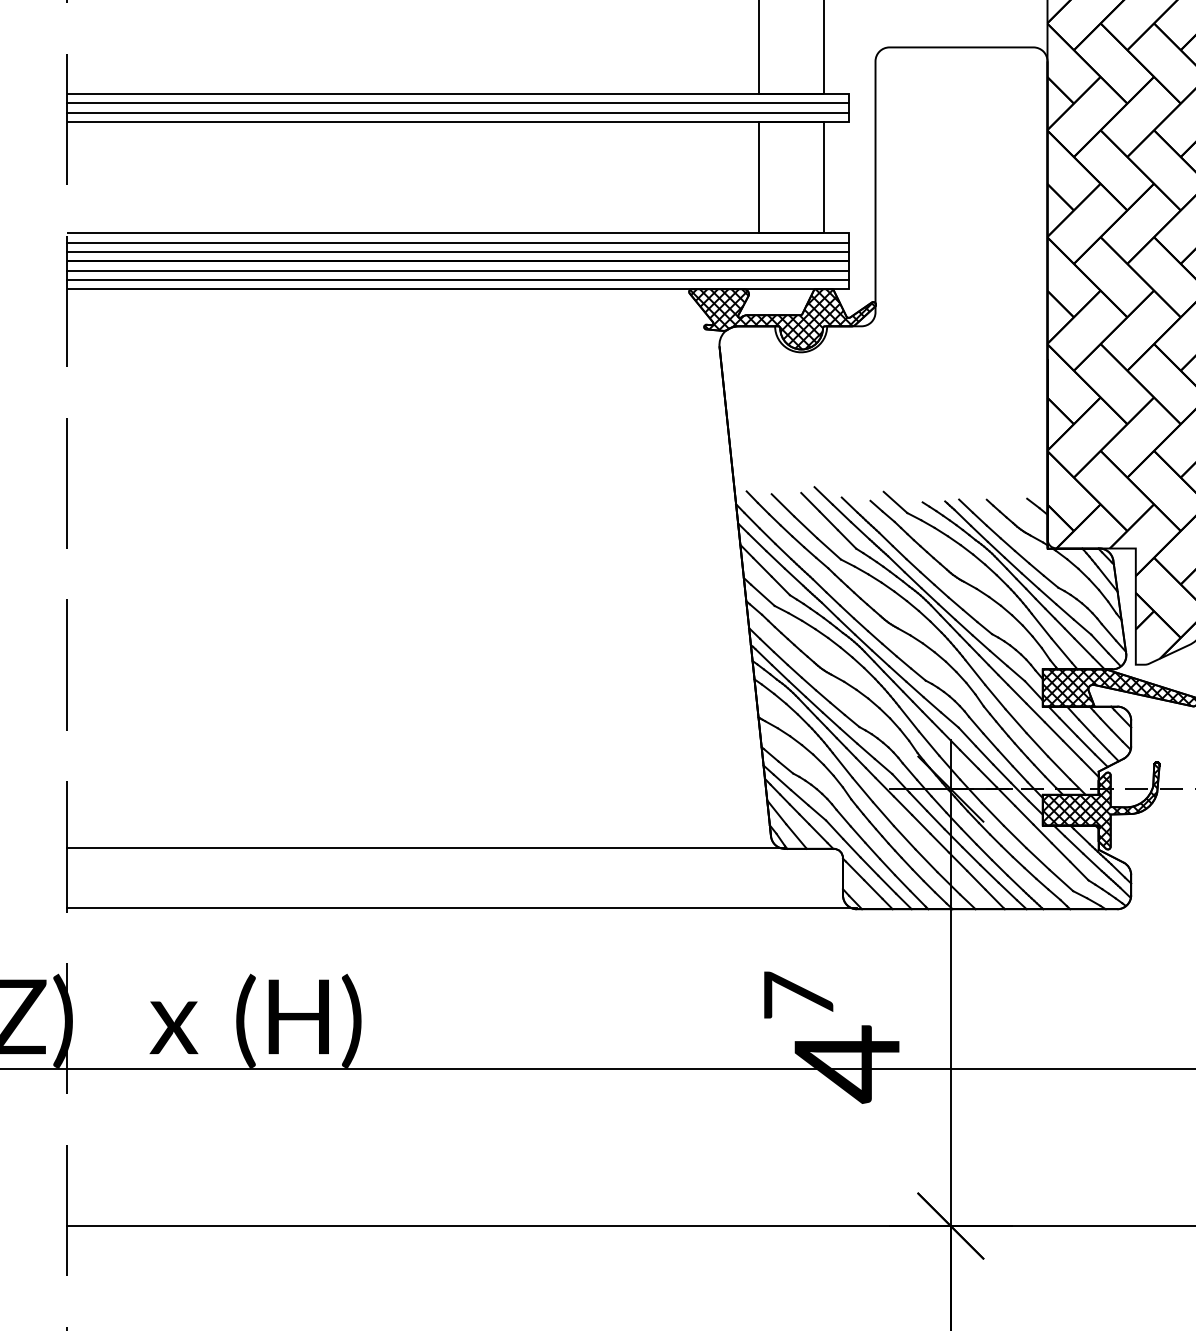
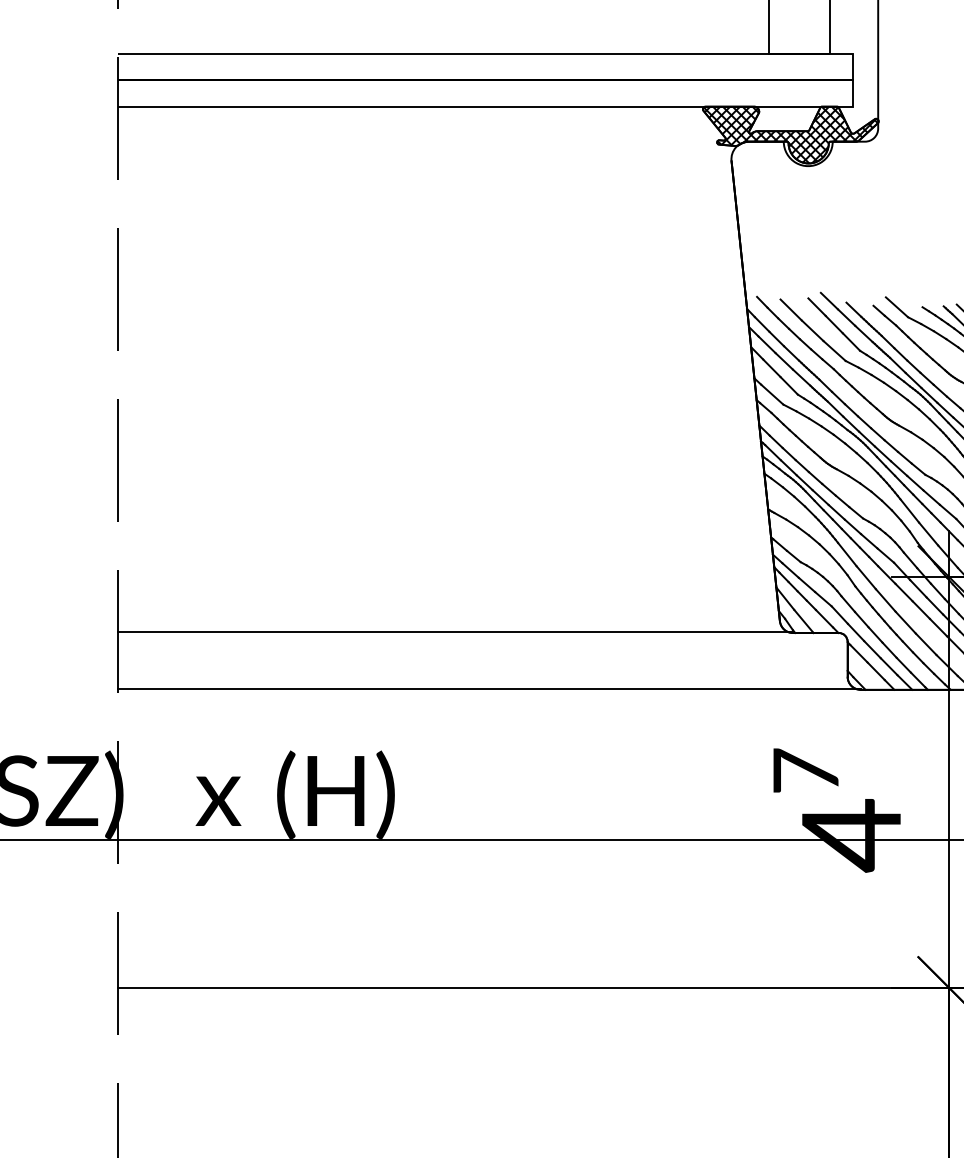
line: (457, 242) -> (485, 62), removed
line: (457, 251) -> (485, 71), removed
line: (457, 270) -> (485, 89), removed
line: (457, 279) -> (485, 97), removed

